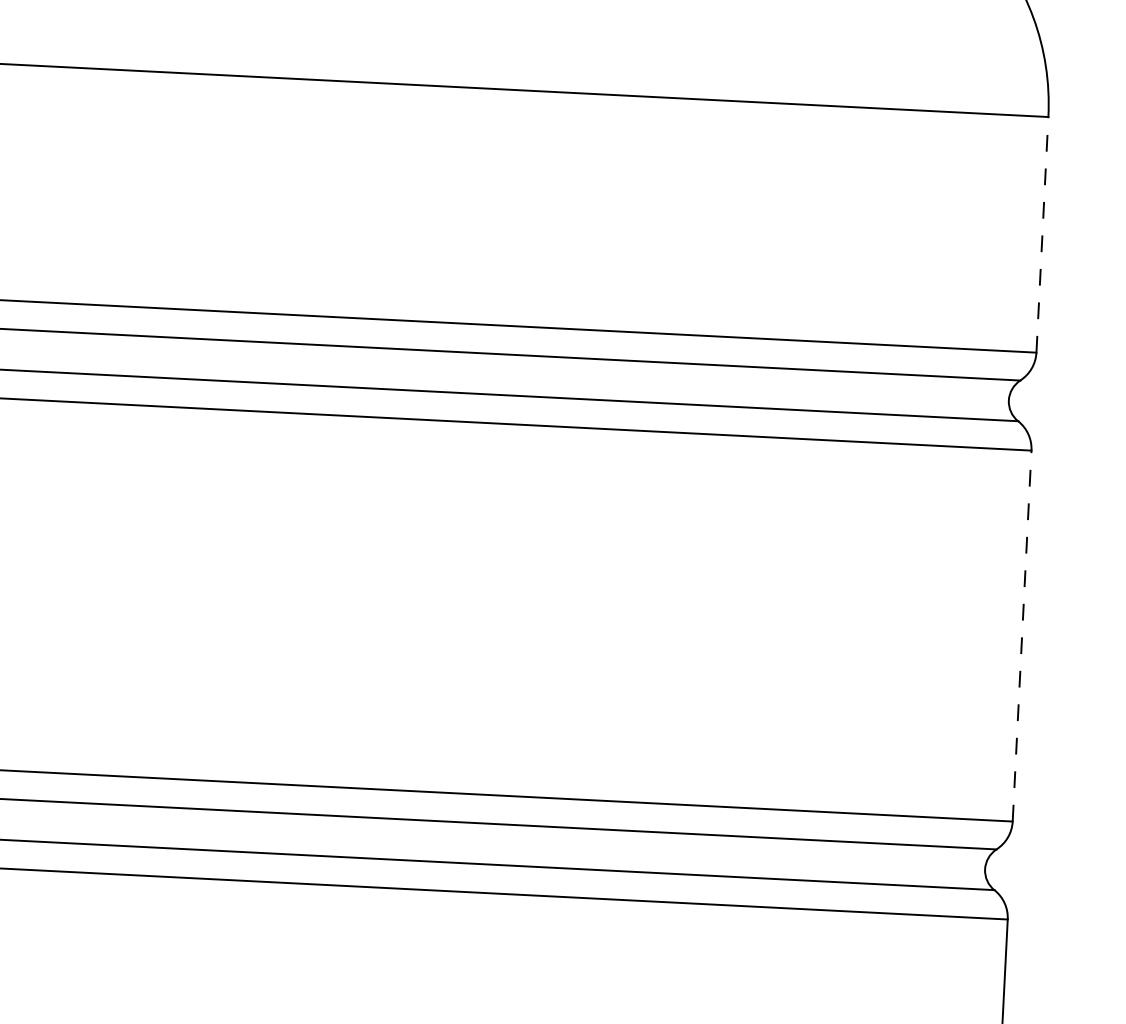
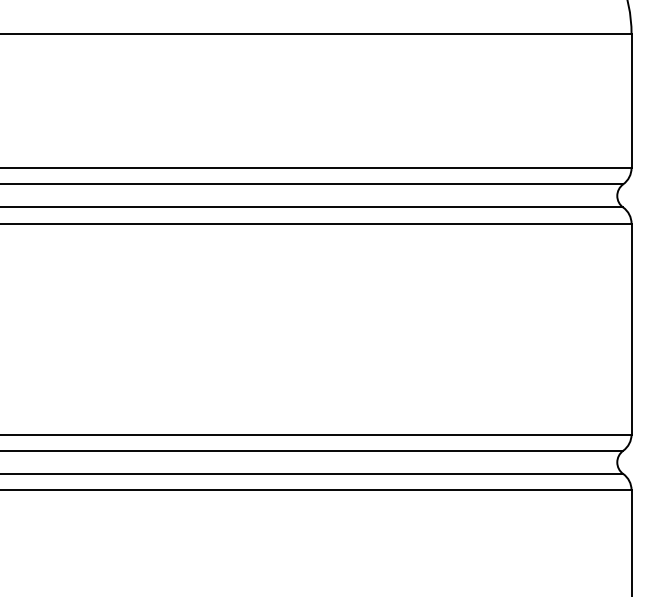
line: (1042, 235) -> (631, 101), dashed -> solid
line: (1022, 634) -> (631, 328), dashed -> solid

